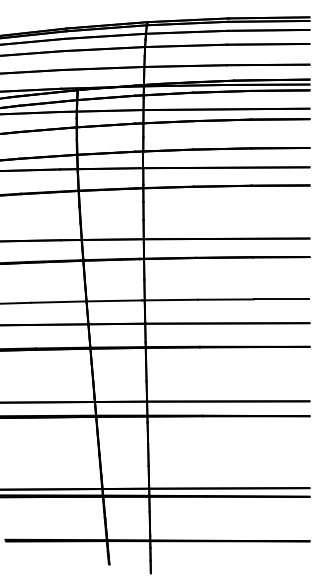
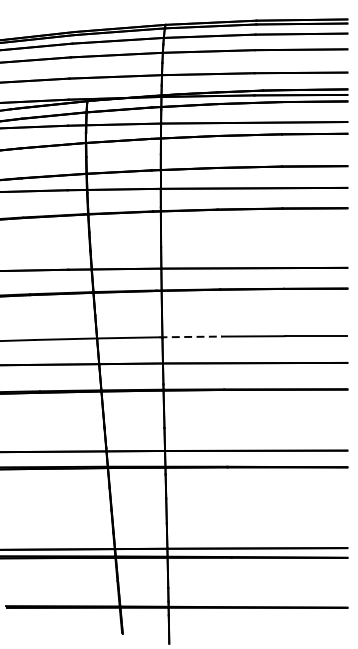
line: (170, 300) -> (191, 337), solid -> dashed

